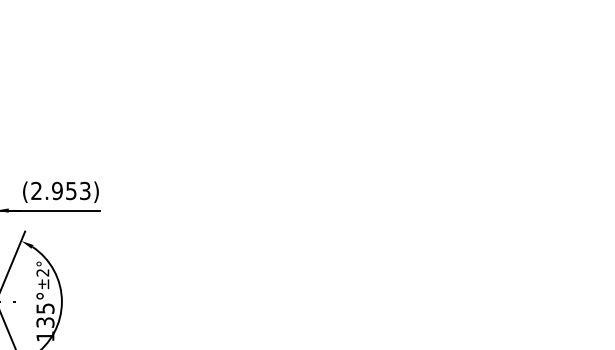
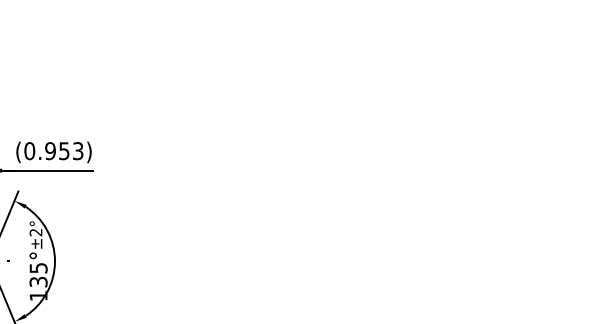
text: (36, 190) -> (29, 150), (2.953) -> (0.953)

